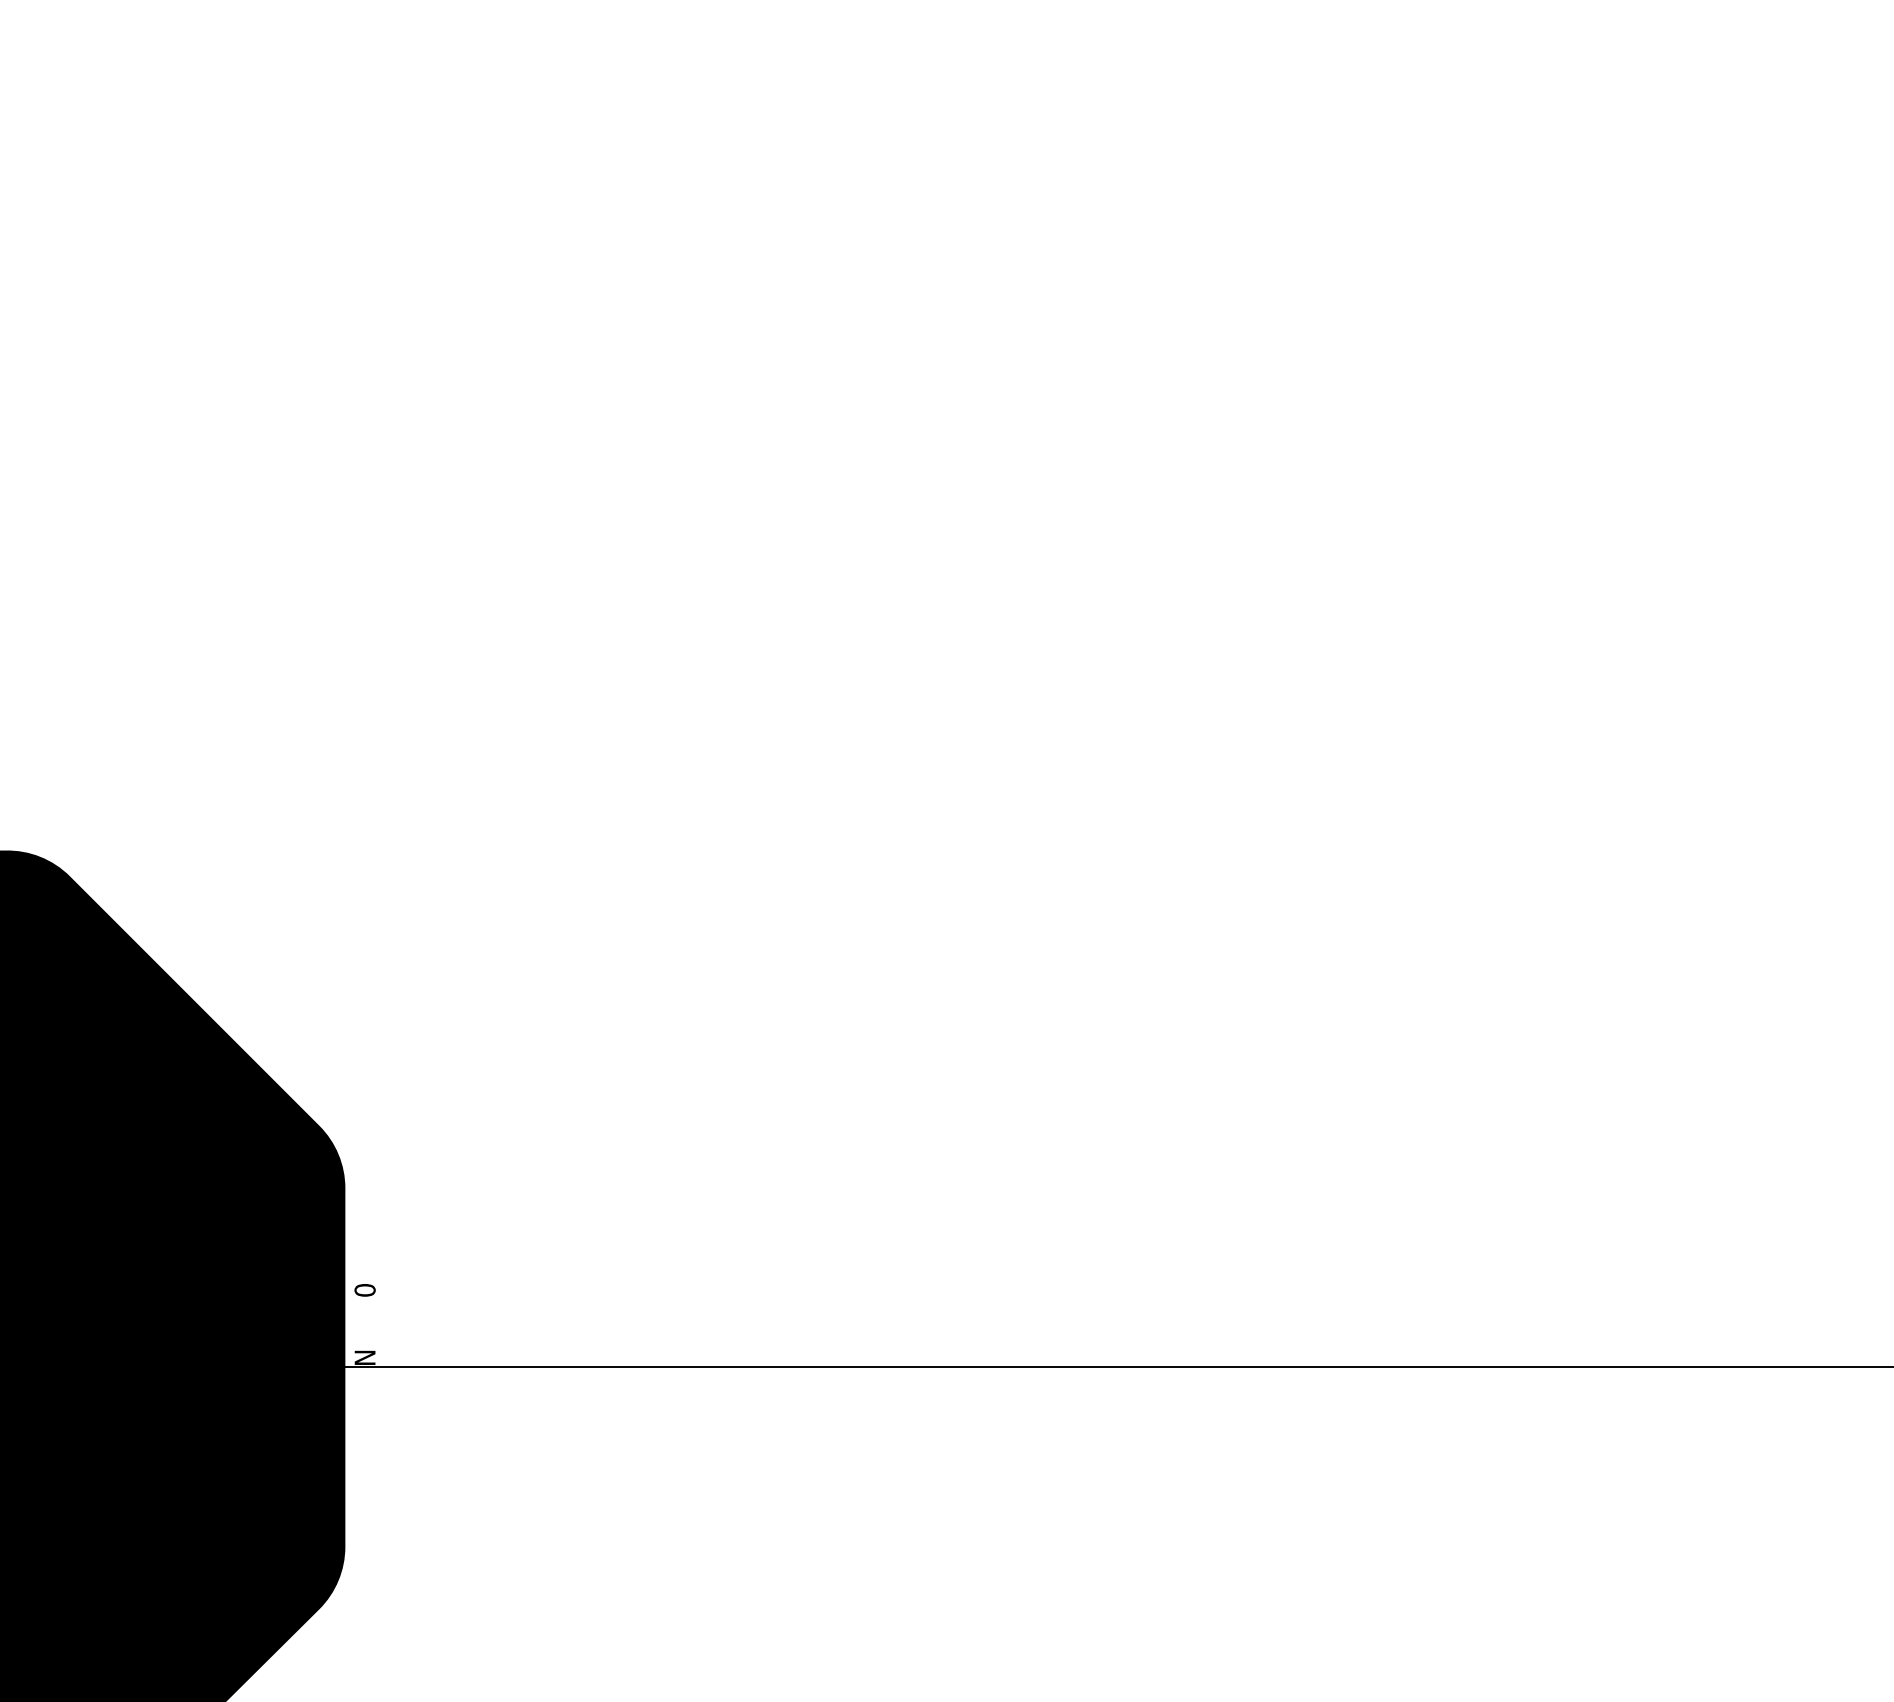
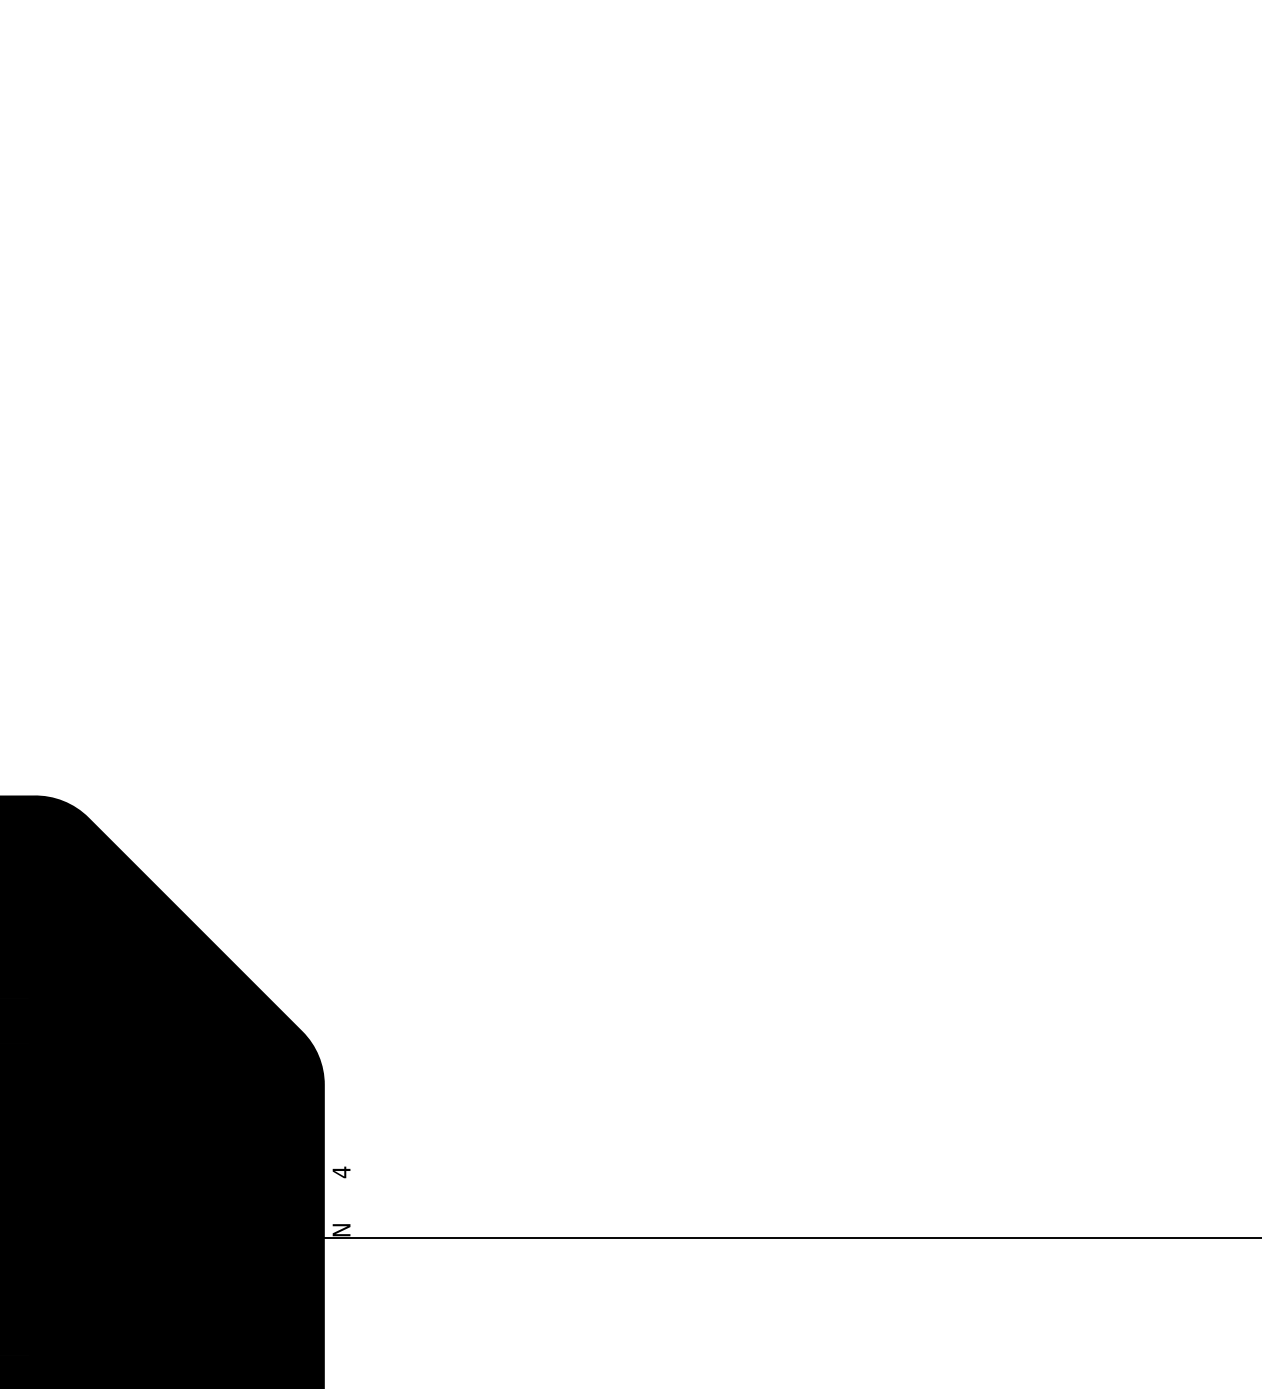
text: (364, 1290) -> (341, 1172), 0 -> 4

